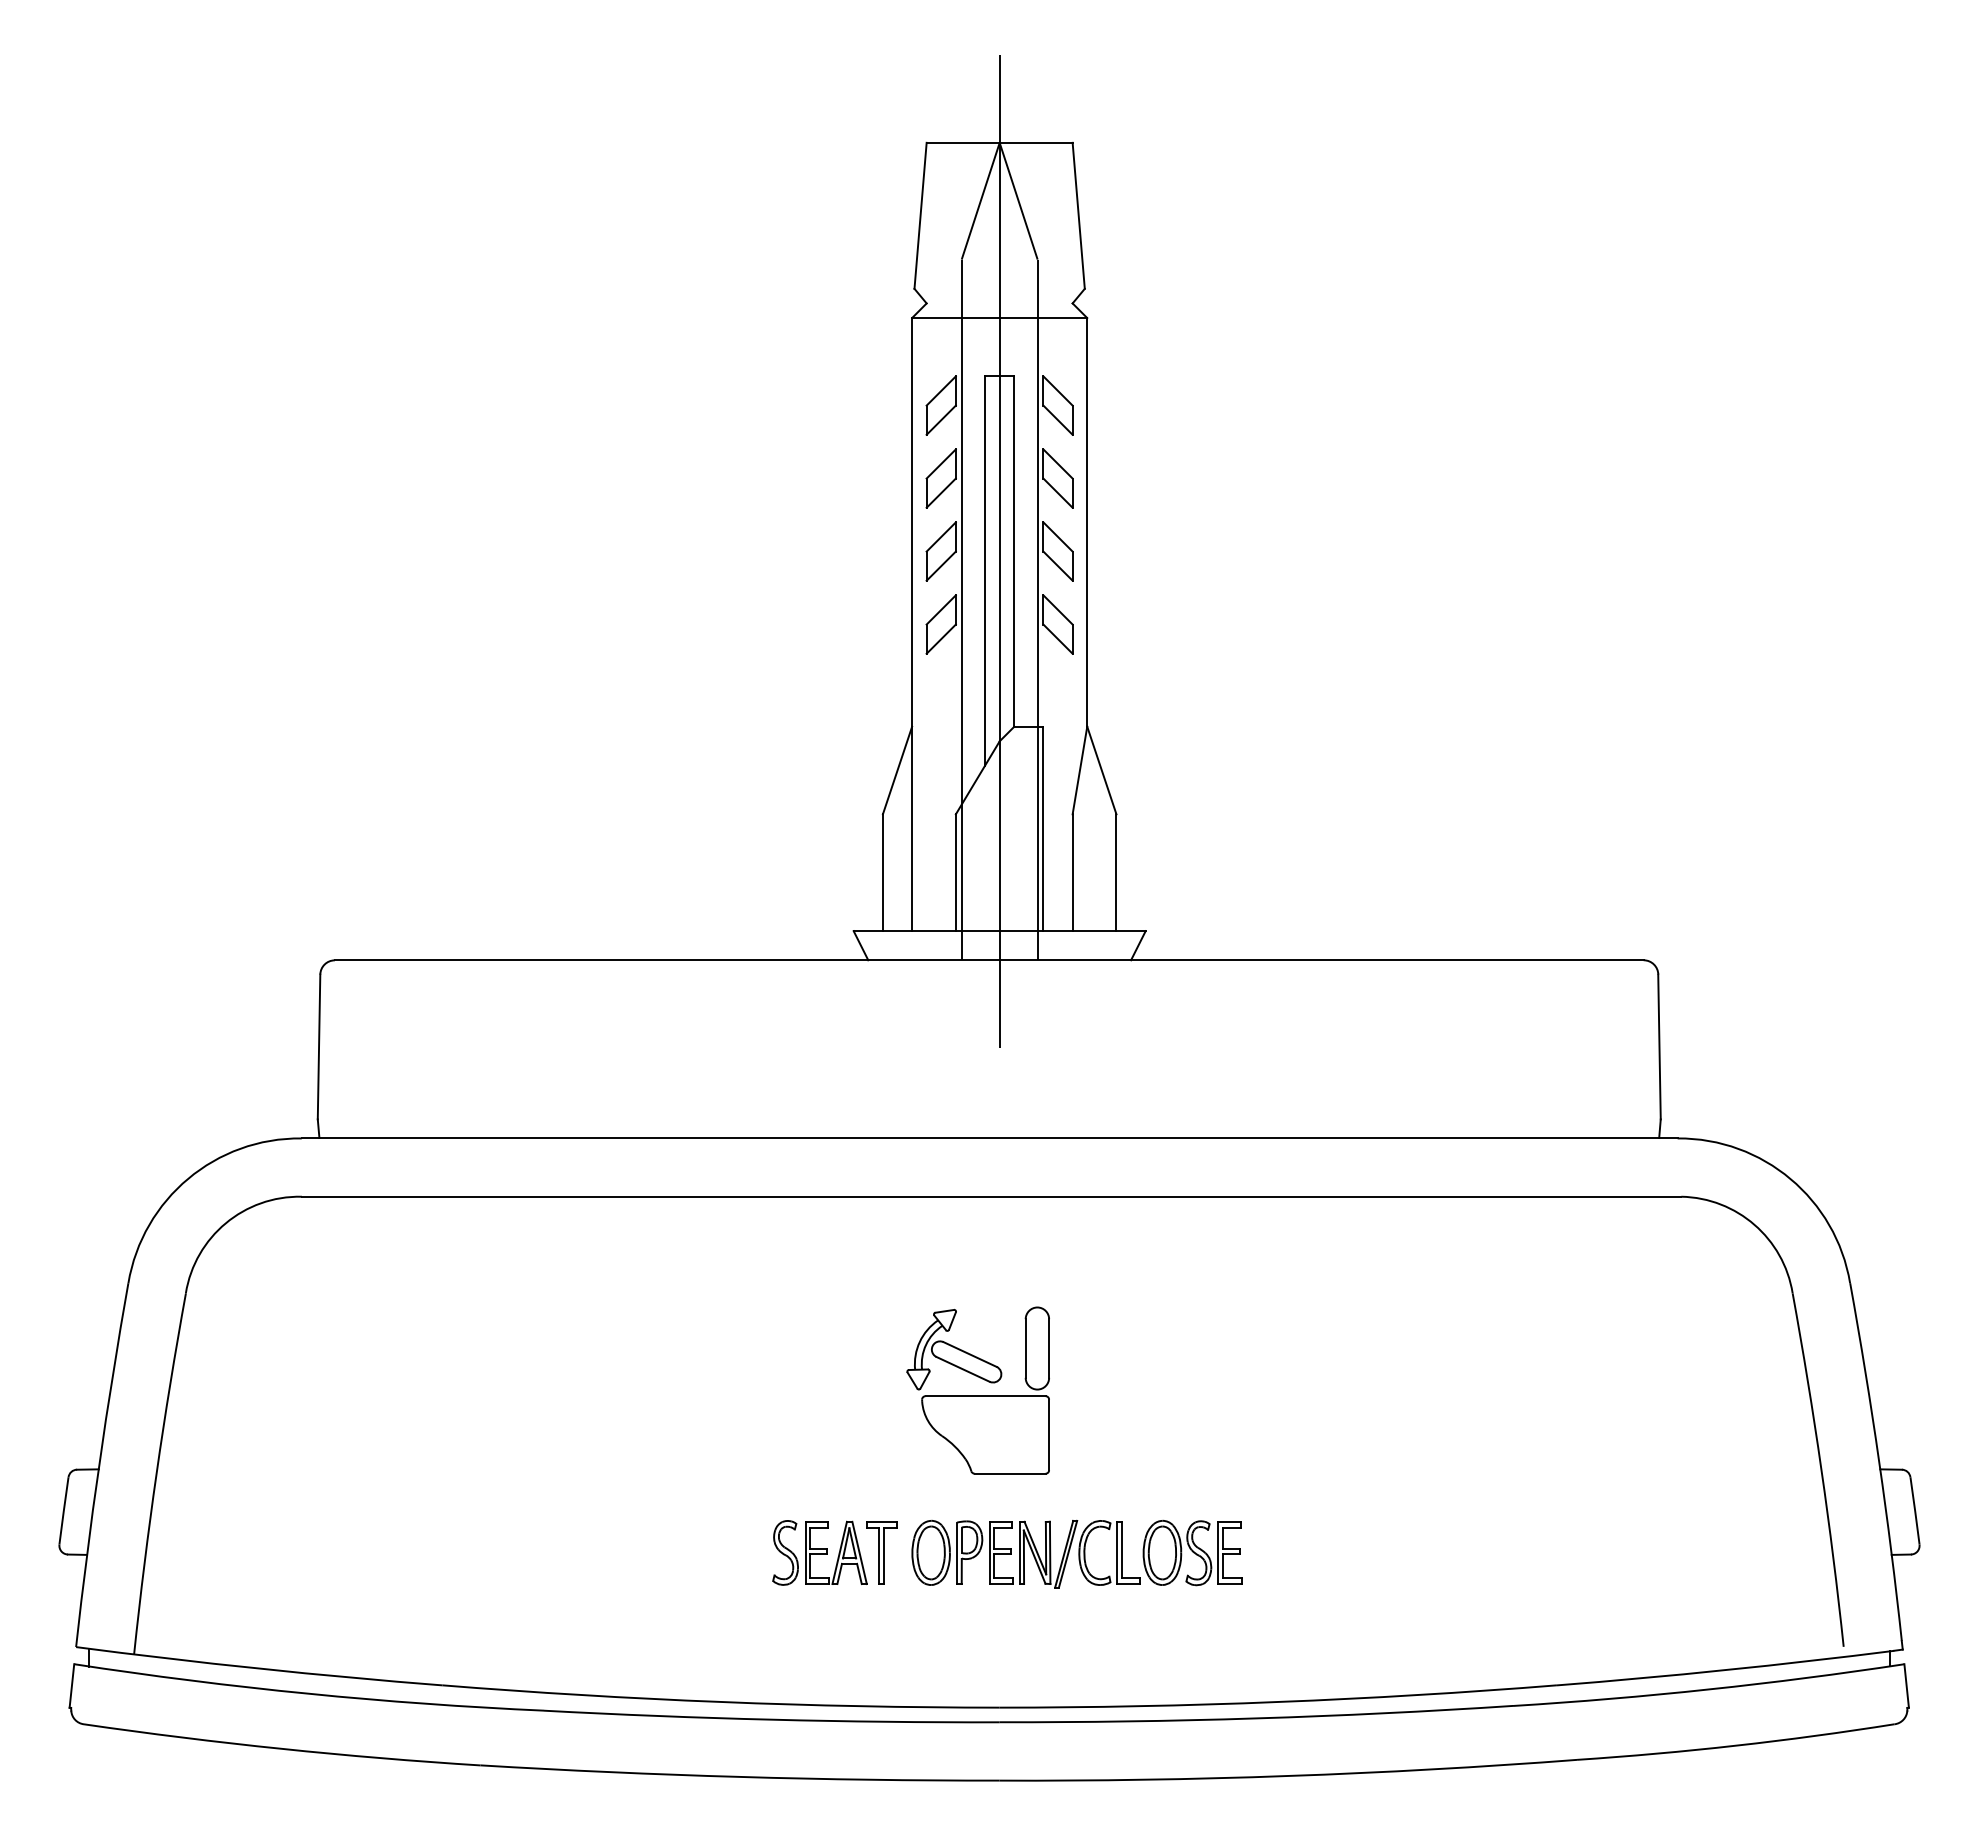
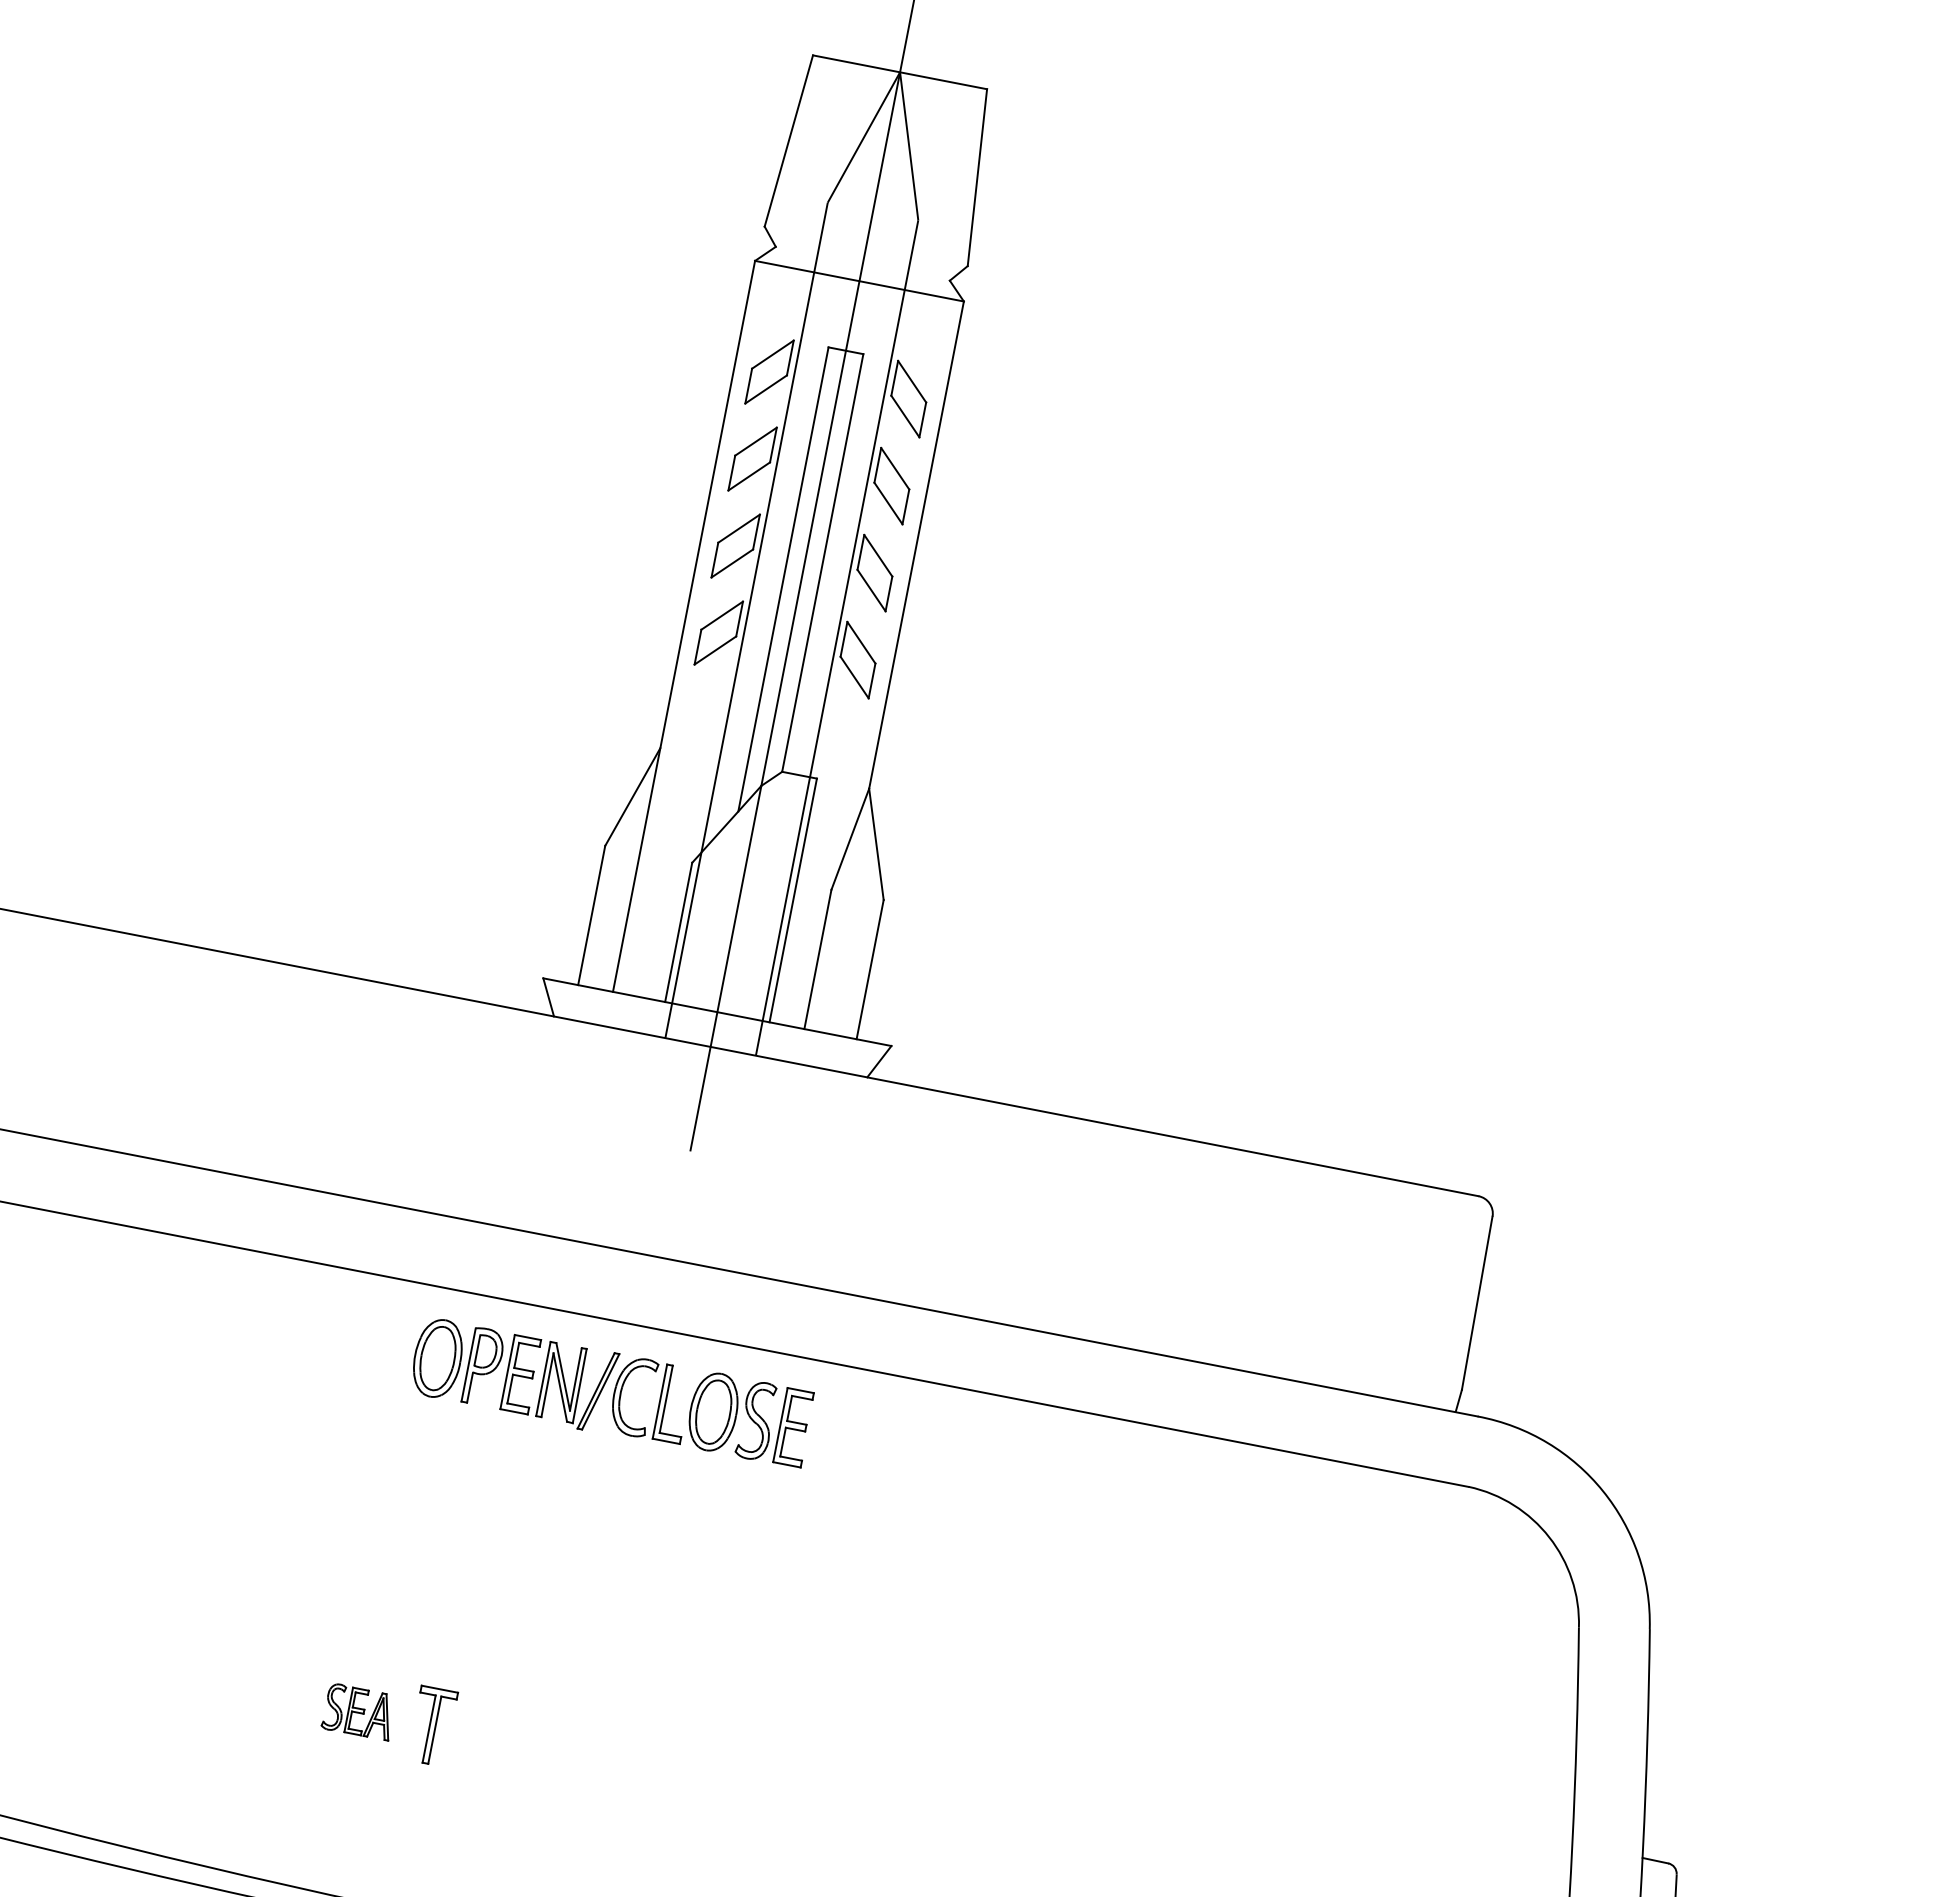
part: (977, 1390) -> (584, 1554), removed
part: (819, 1552) -> (358, 1711), size x0.6
part: (1076, 1553) -> (611, 1392), moved

